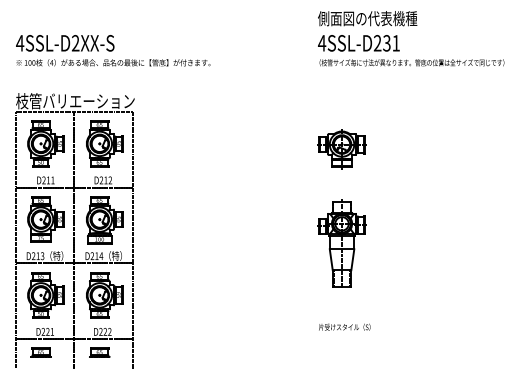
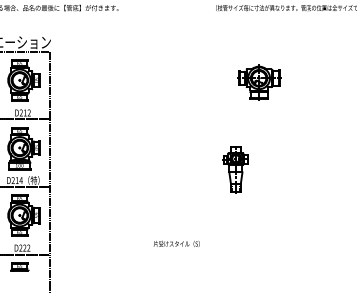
part: (341, 149) -> (258, 82), moved
part: (341, 243) -> (235, 169), size x0.6
text: (344, 326) -> (176, 243), moved

